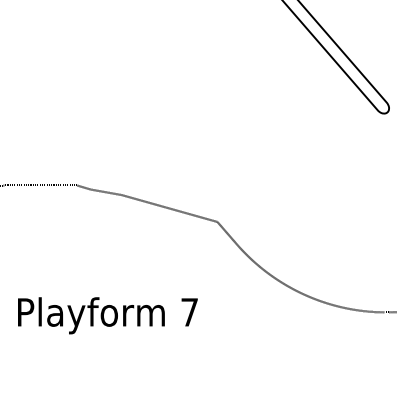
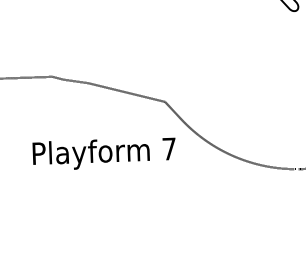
text: (107, 315) -> (104, 153), moved

